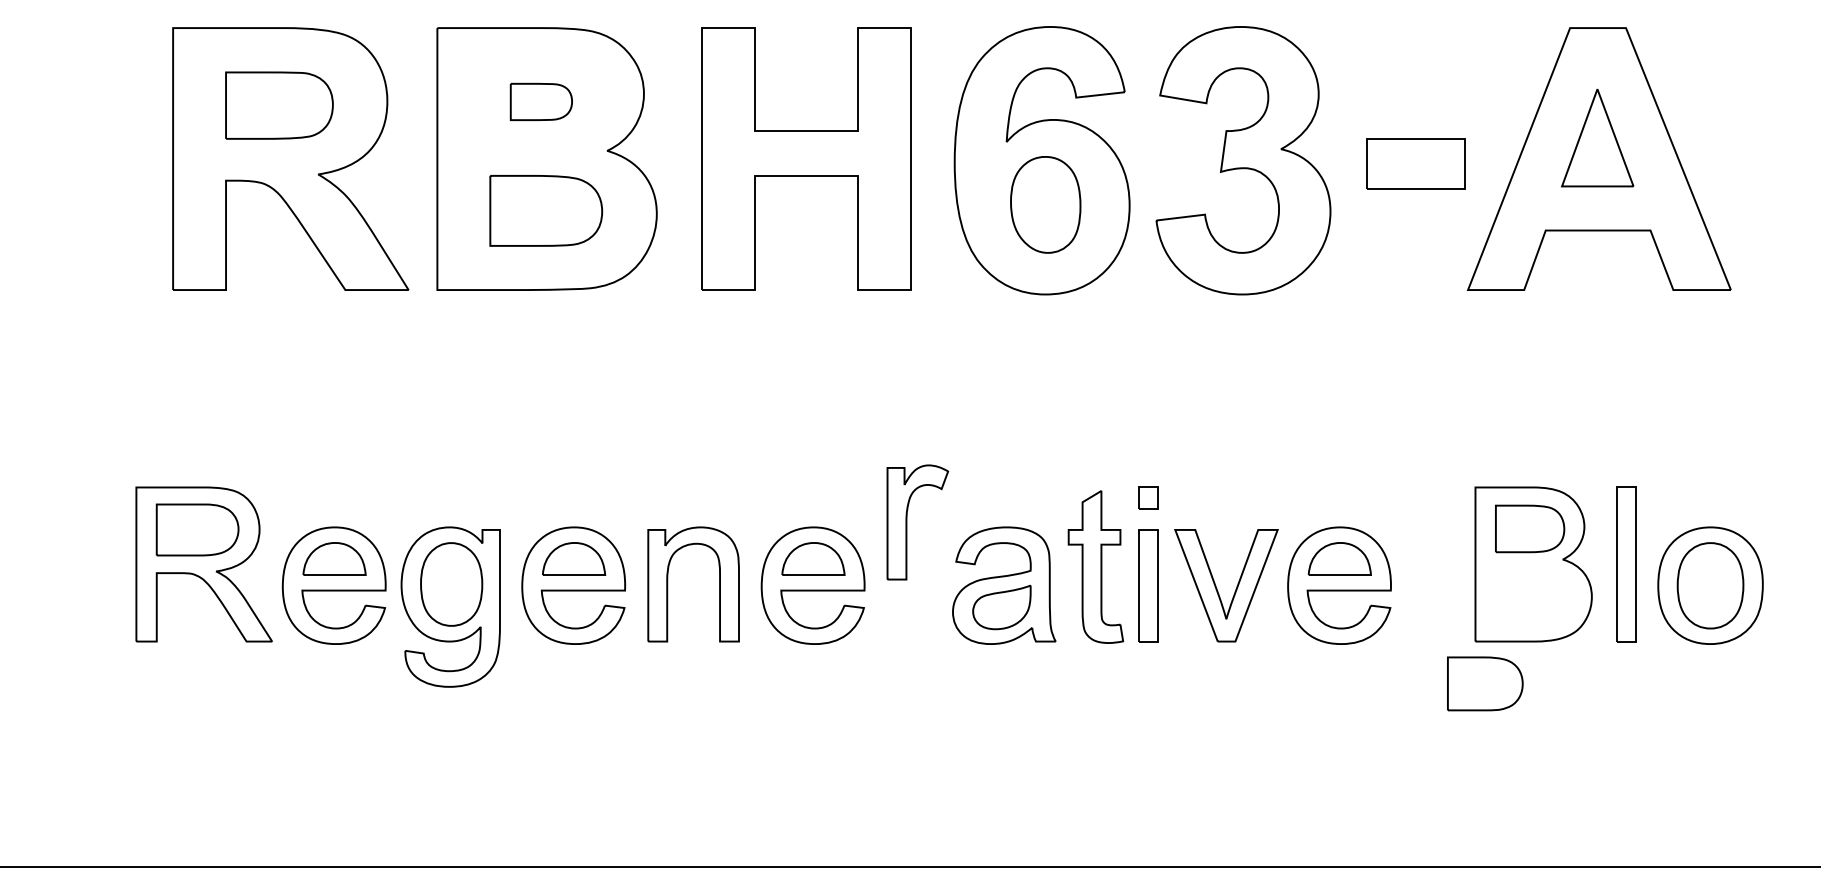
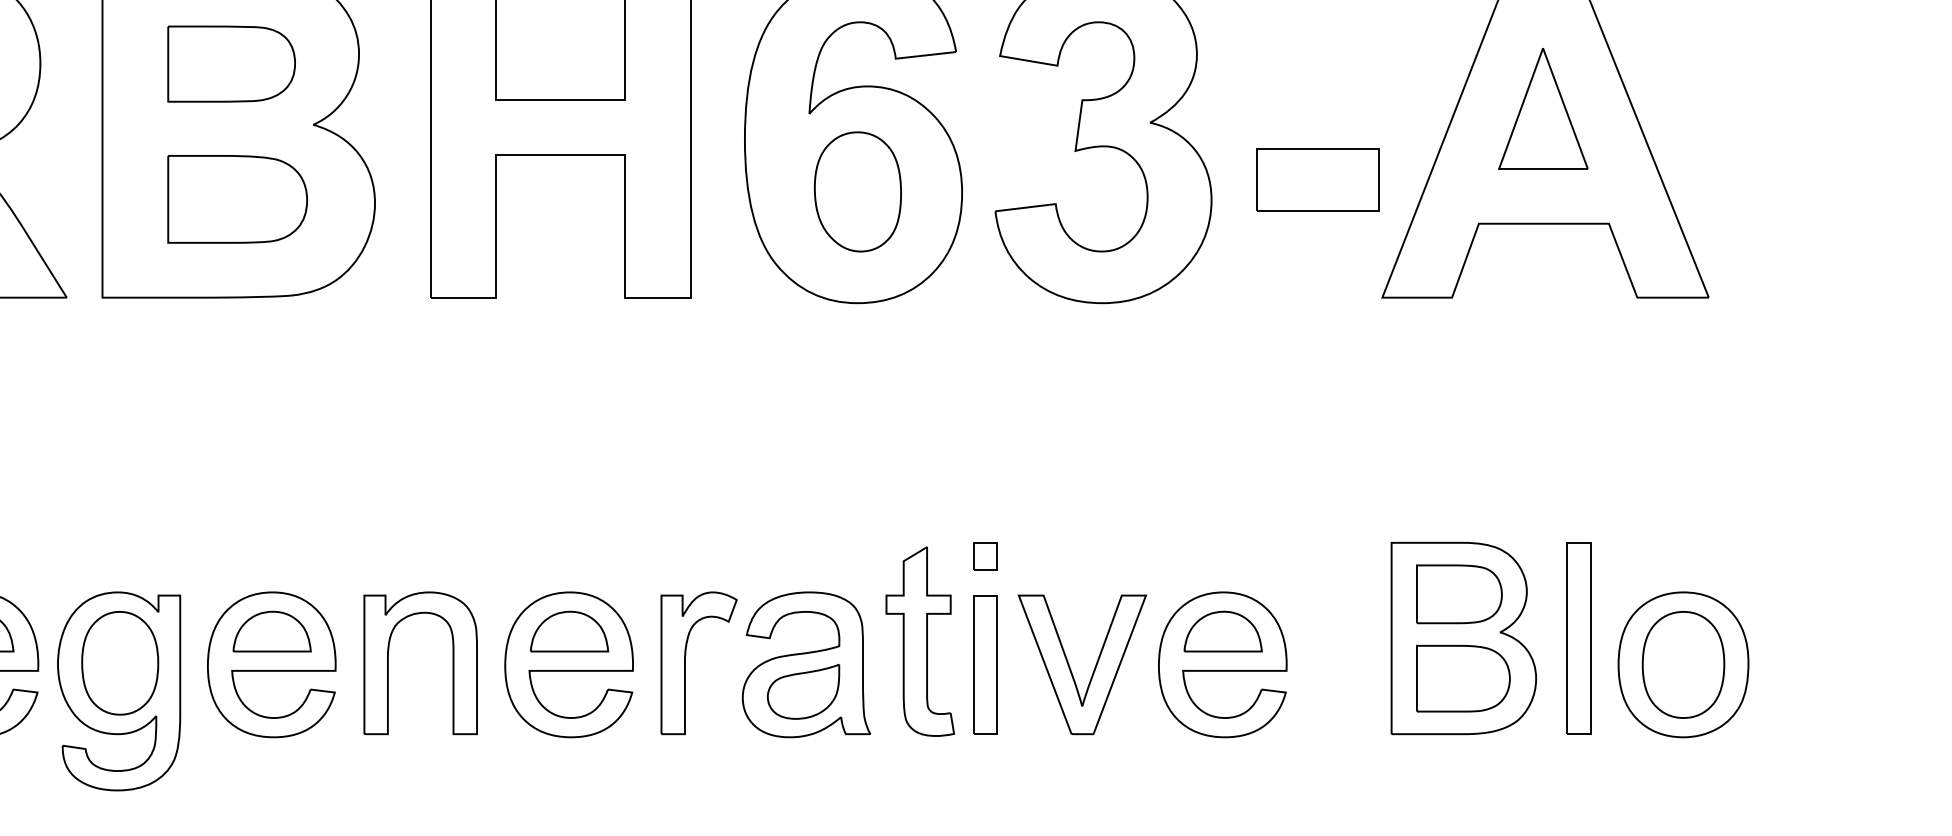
part: (541, 101) -> (231, 63), size x1.67
part: (1415, 163) -> (1317, 179), moved
part: (907, 522) -> (686, 663), moved
part: (1485, 683) -> (1463, 678), moved

